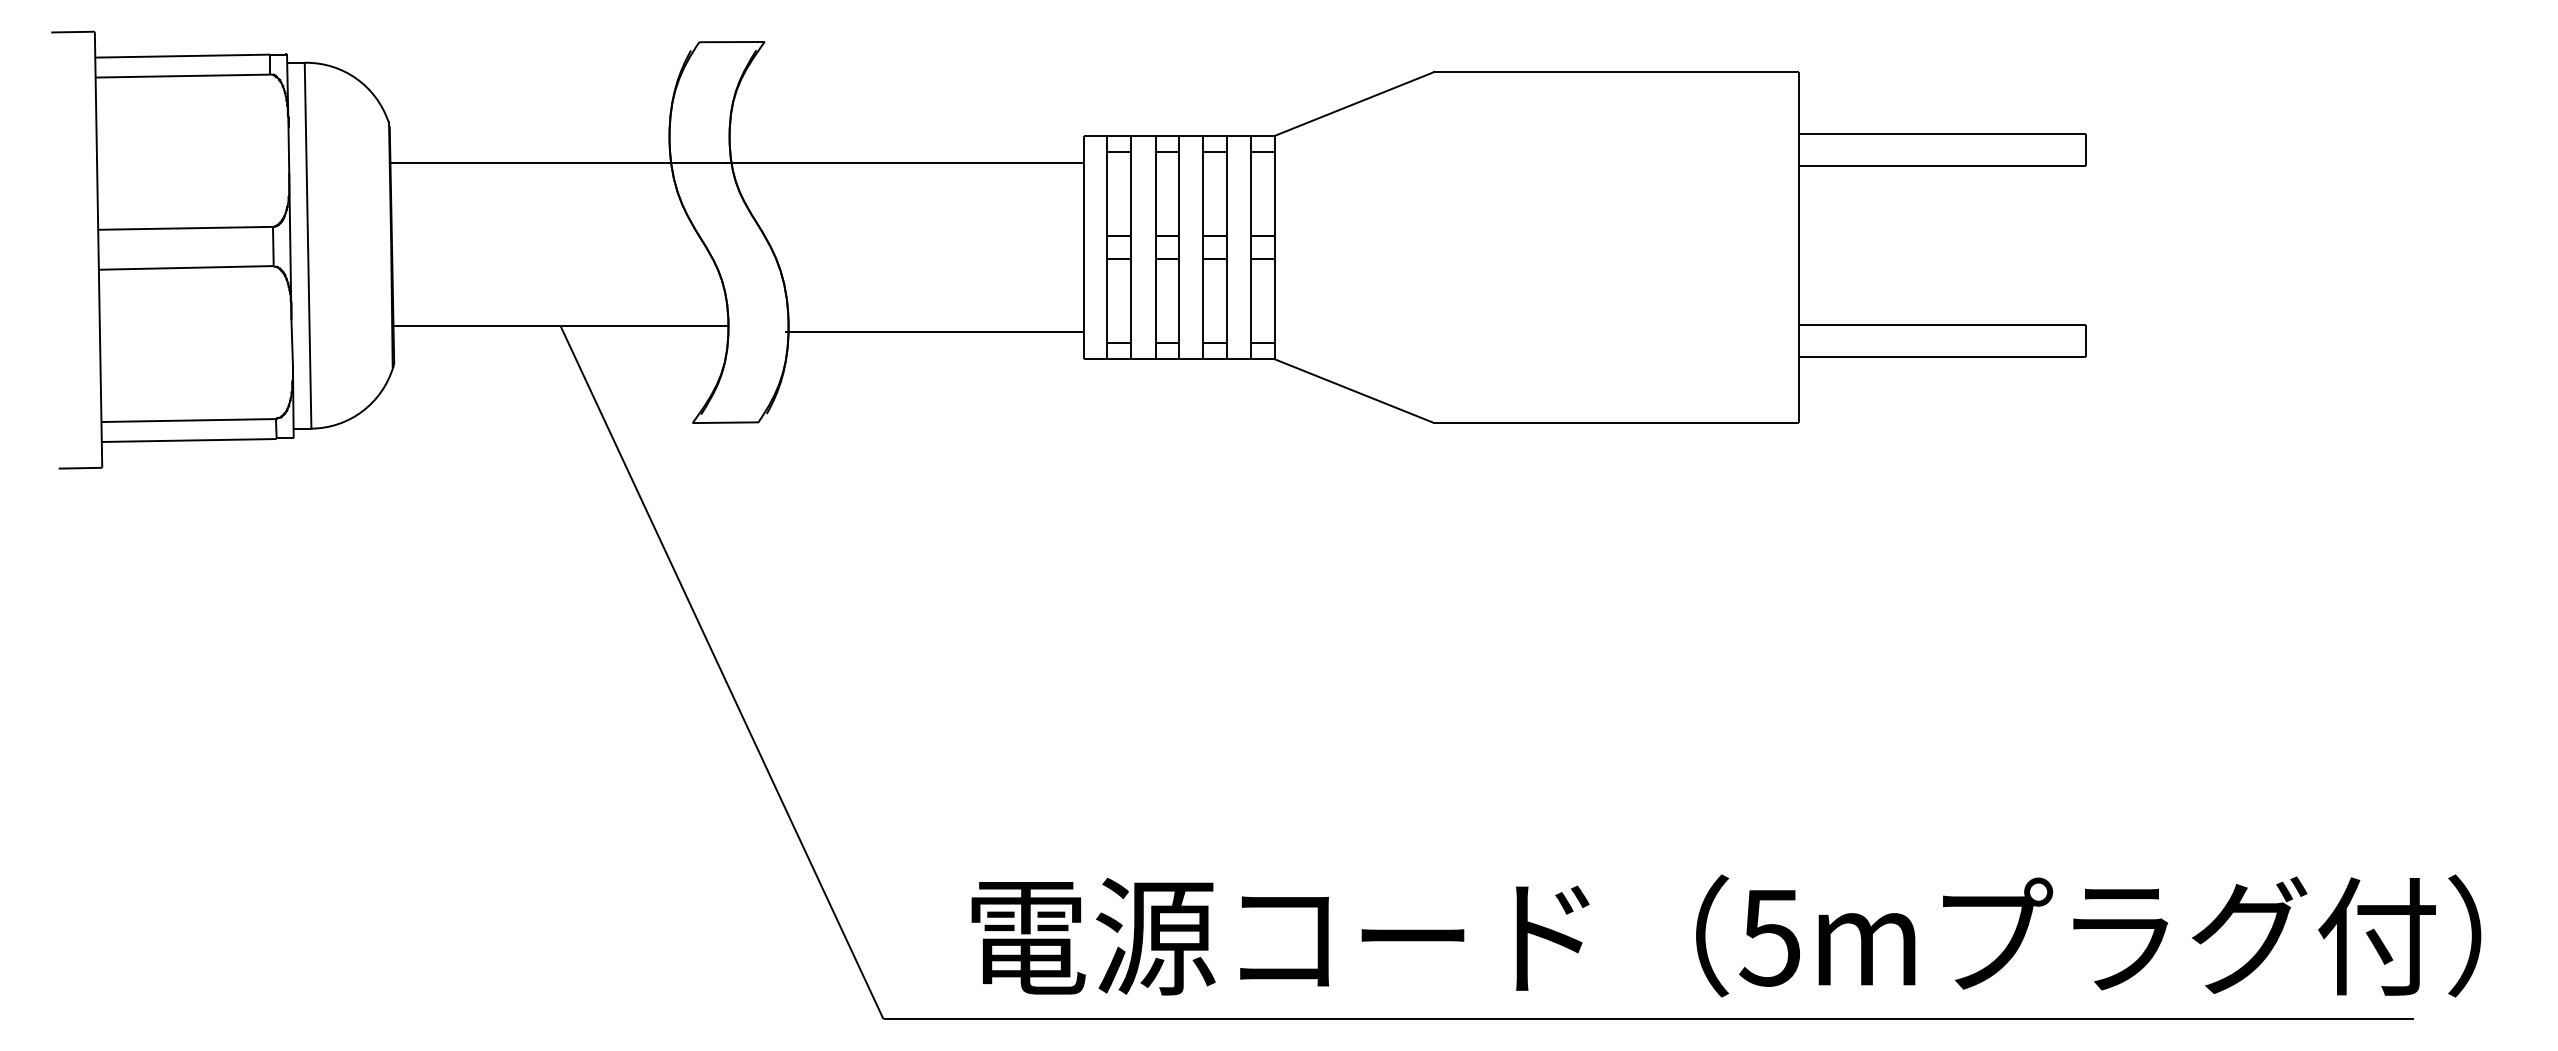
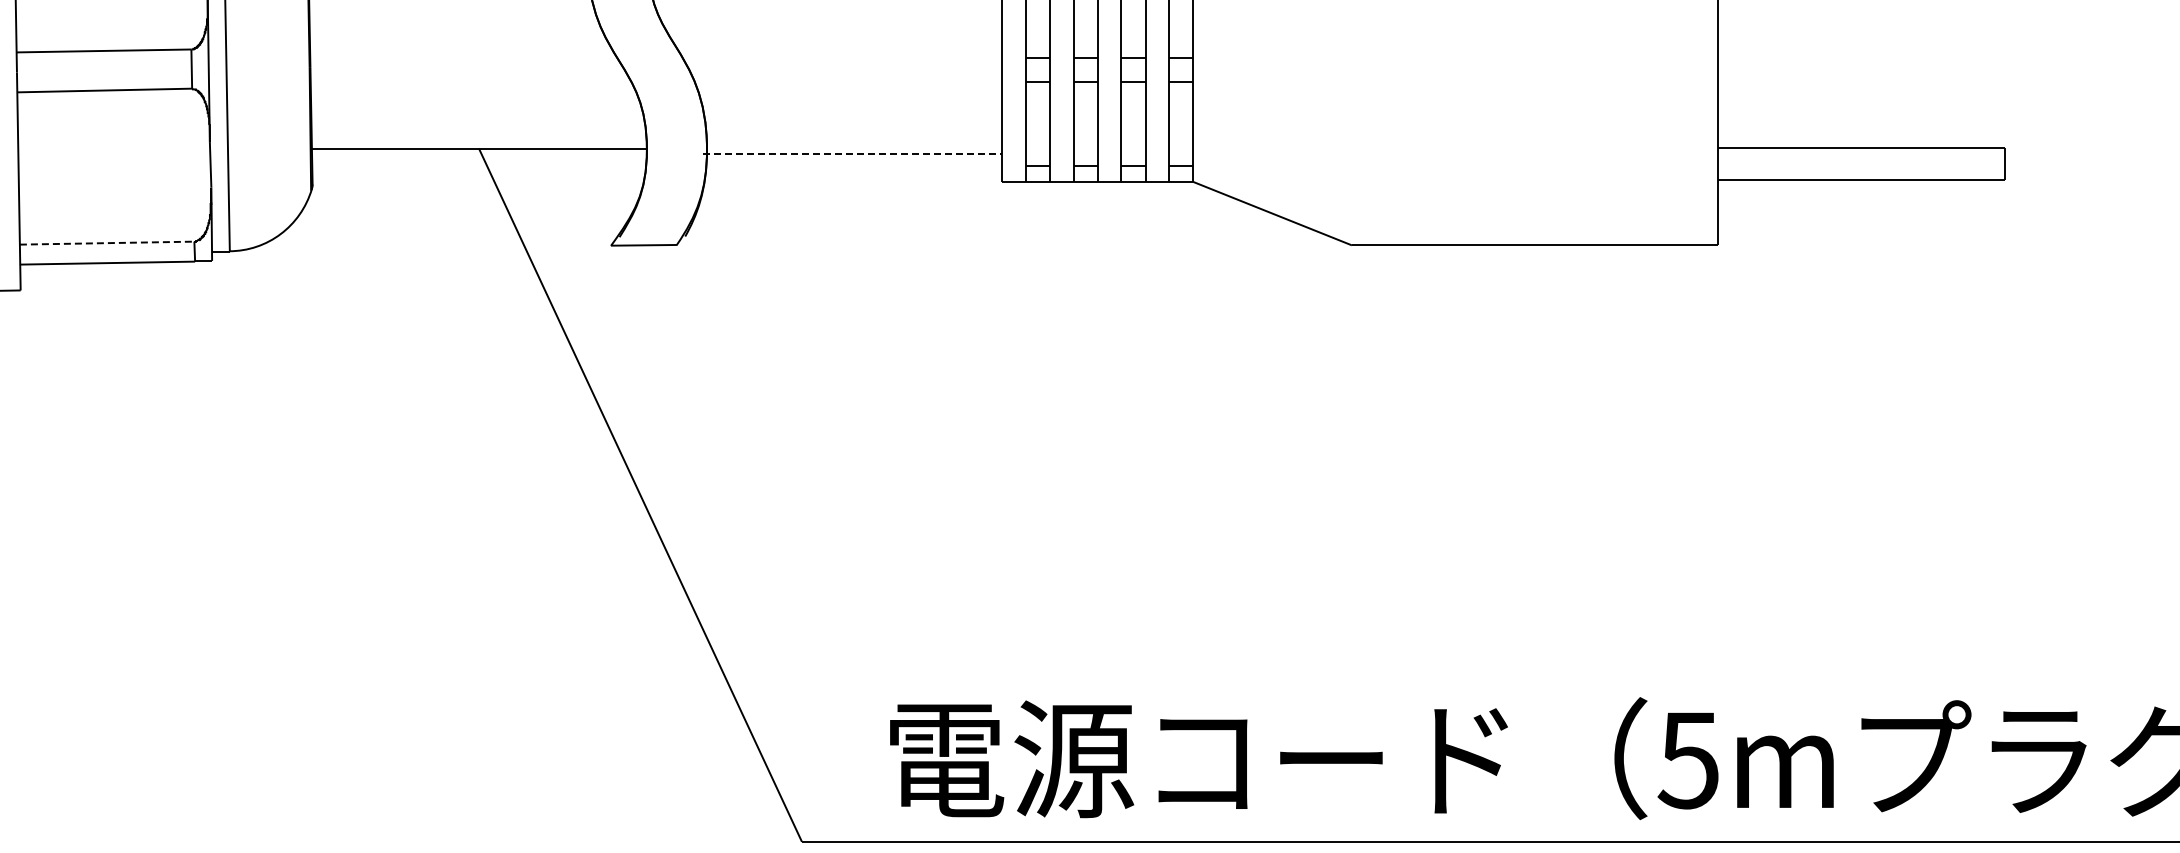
line: (934, 331) -> (852, 154), solid -> dashed
line: (189, 420) -> (107, 243), solid -> dashed

